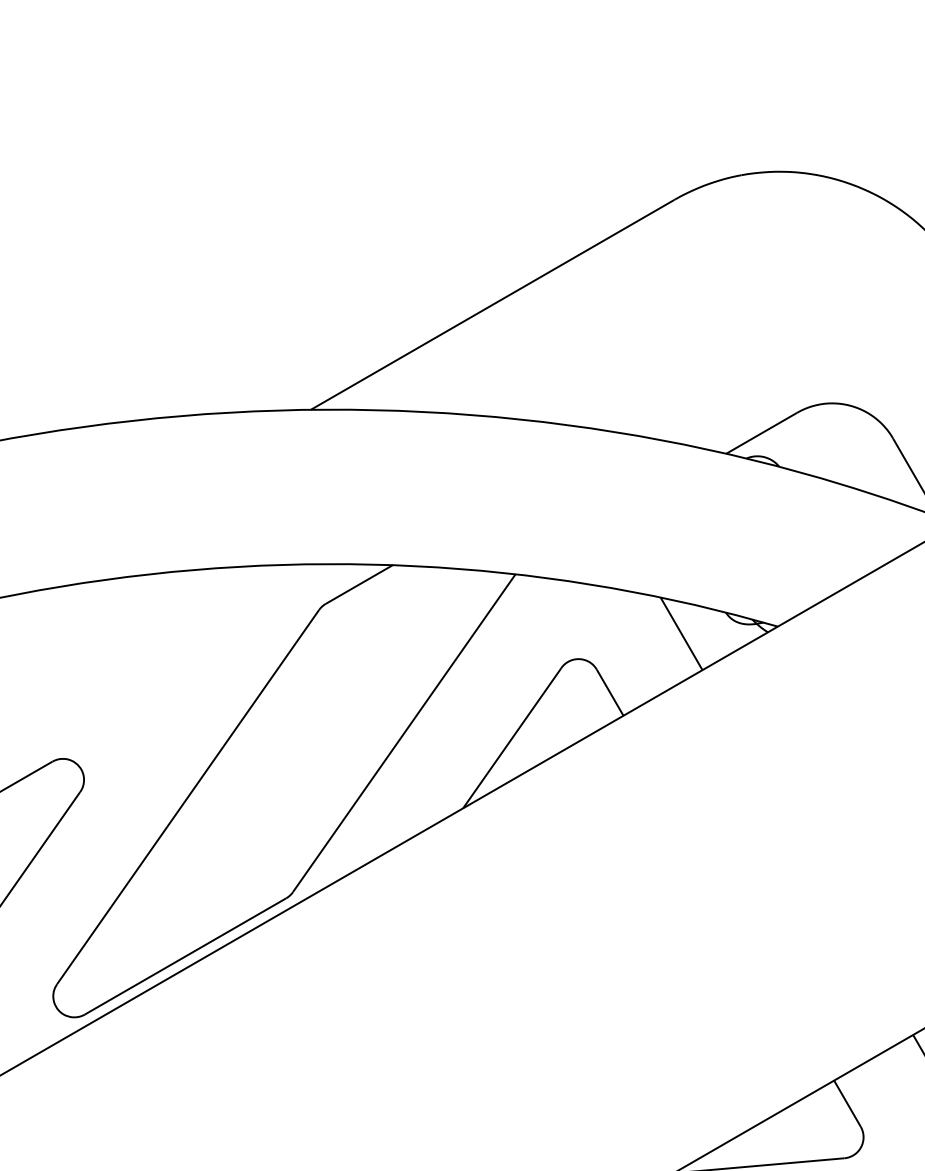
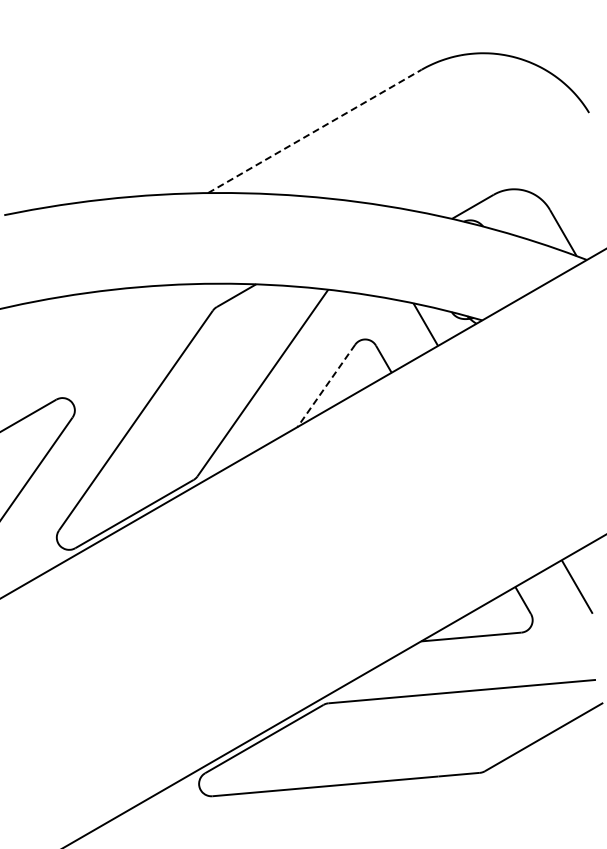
line: (493, 304) -> (315, 131), solid -> dashed
line: (512, 739) -> (326, 386), solid -> dashed

